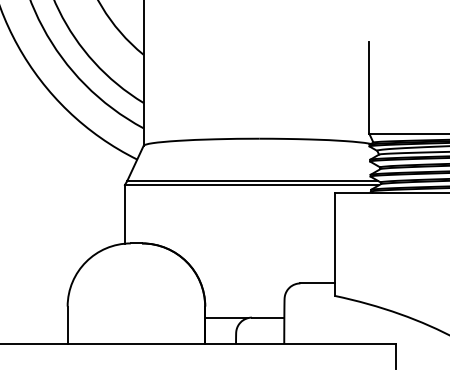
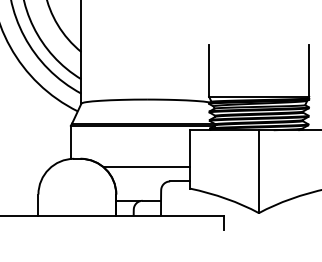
line: (258, 258) -> (146, 167), added

